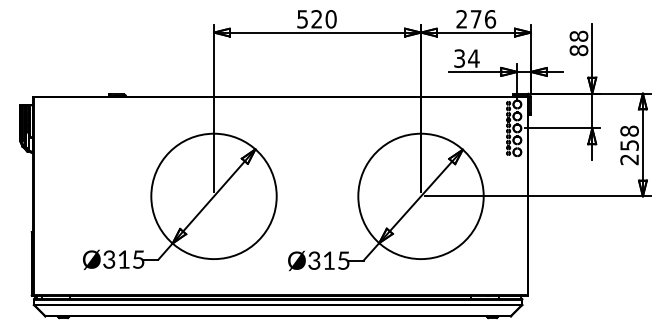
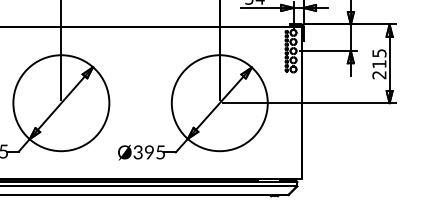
text: (629, 137) -> (379, 58), 258 -> 215
text: (328, 260) -> (148, 152), Ø315 -> Ø395

